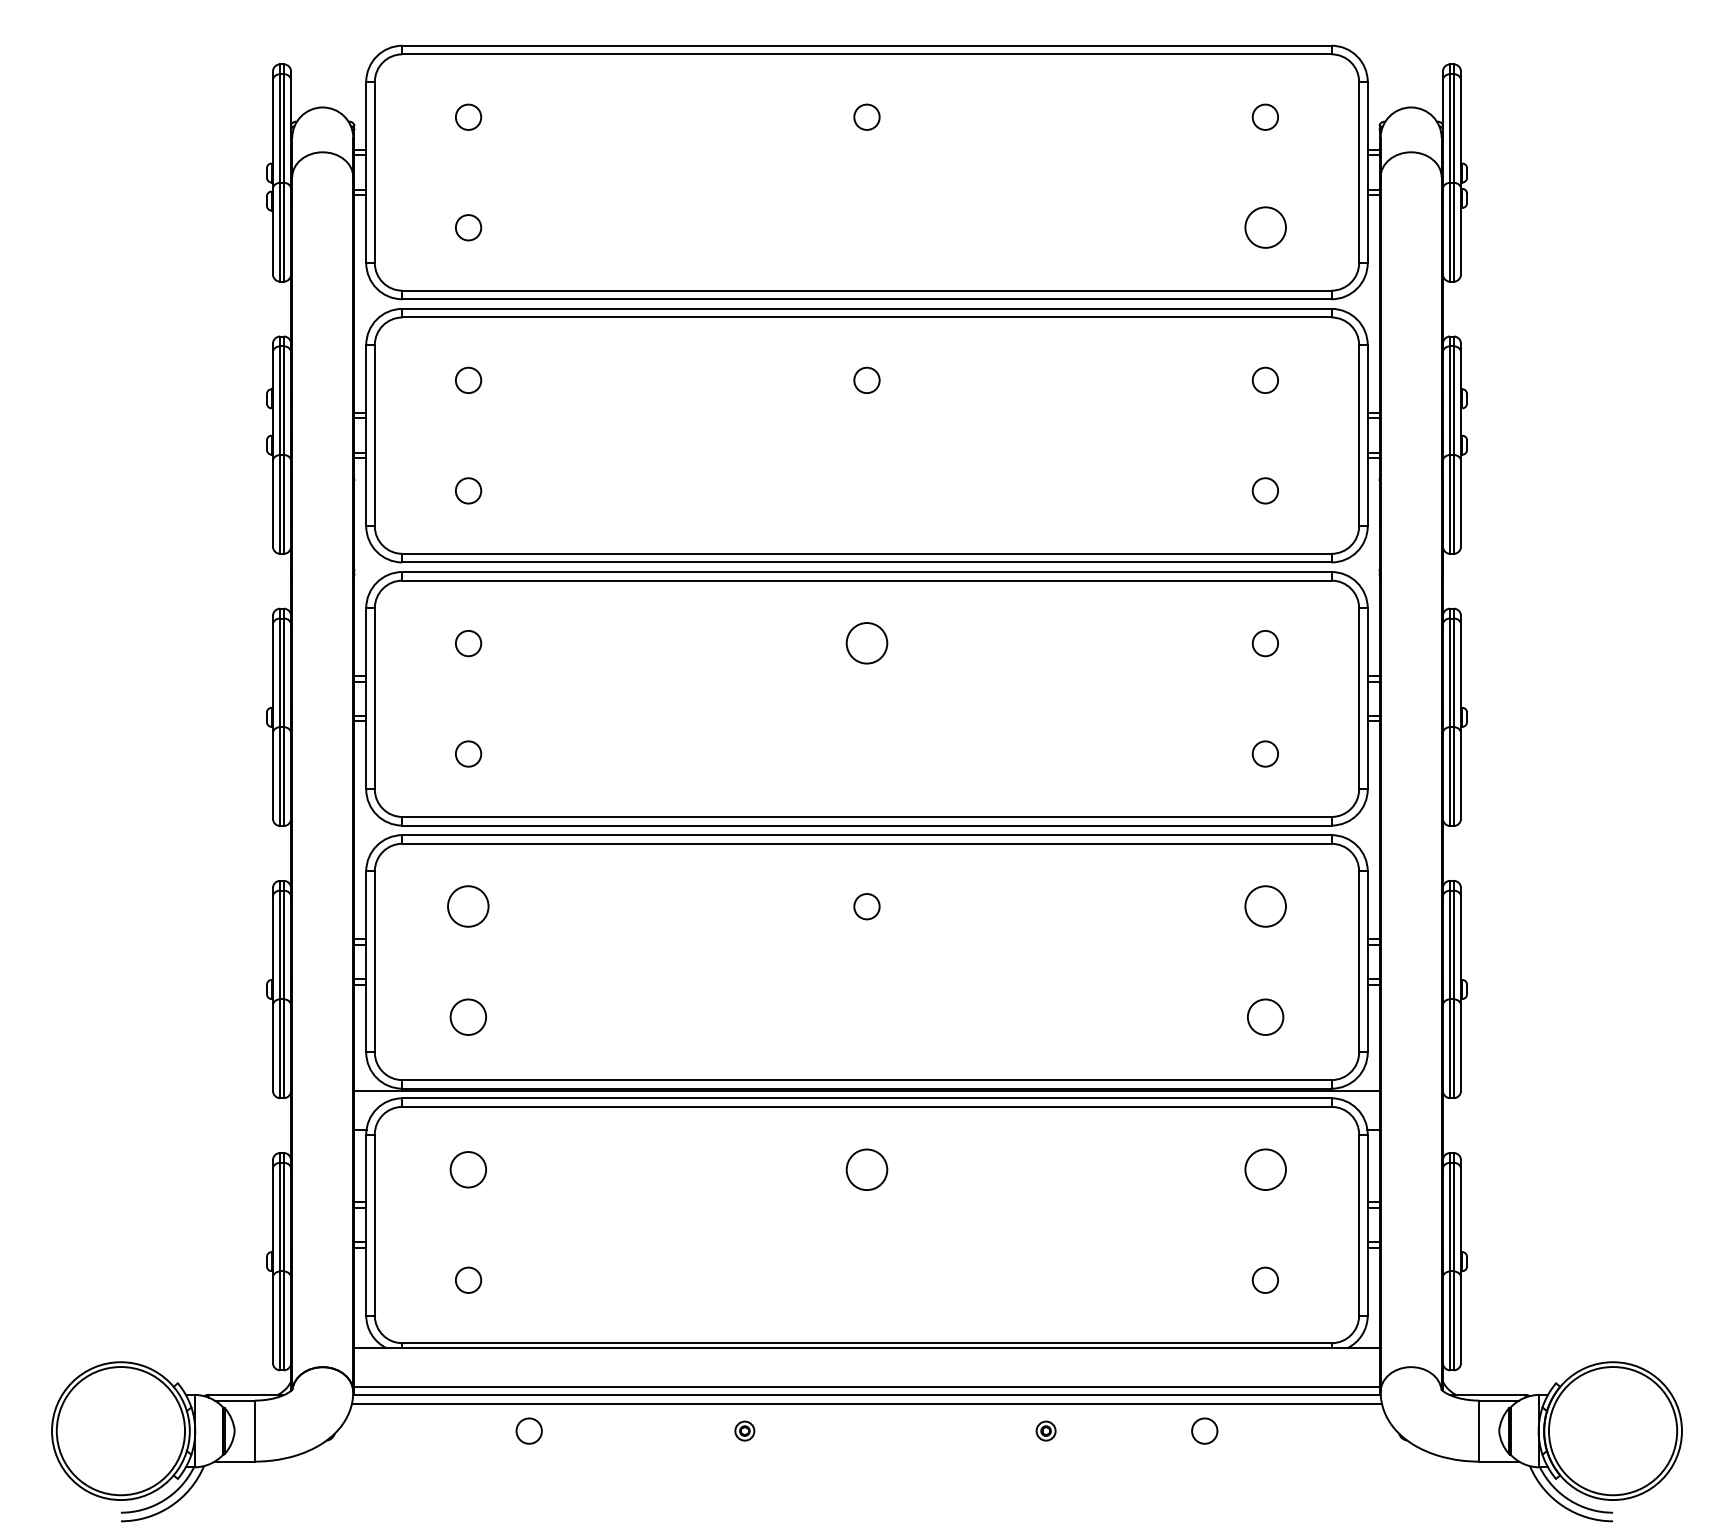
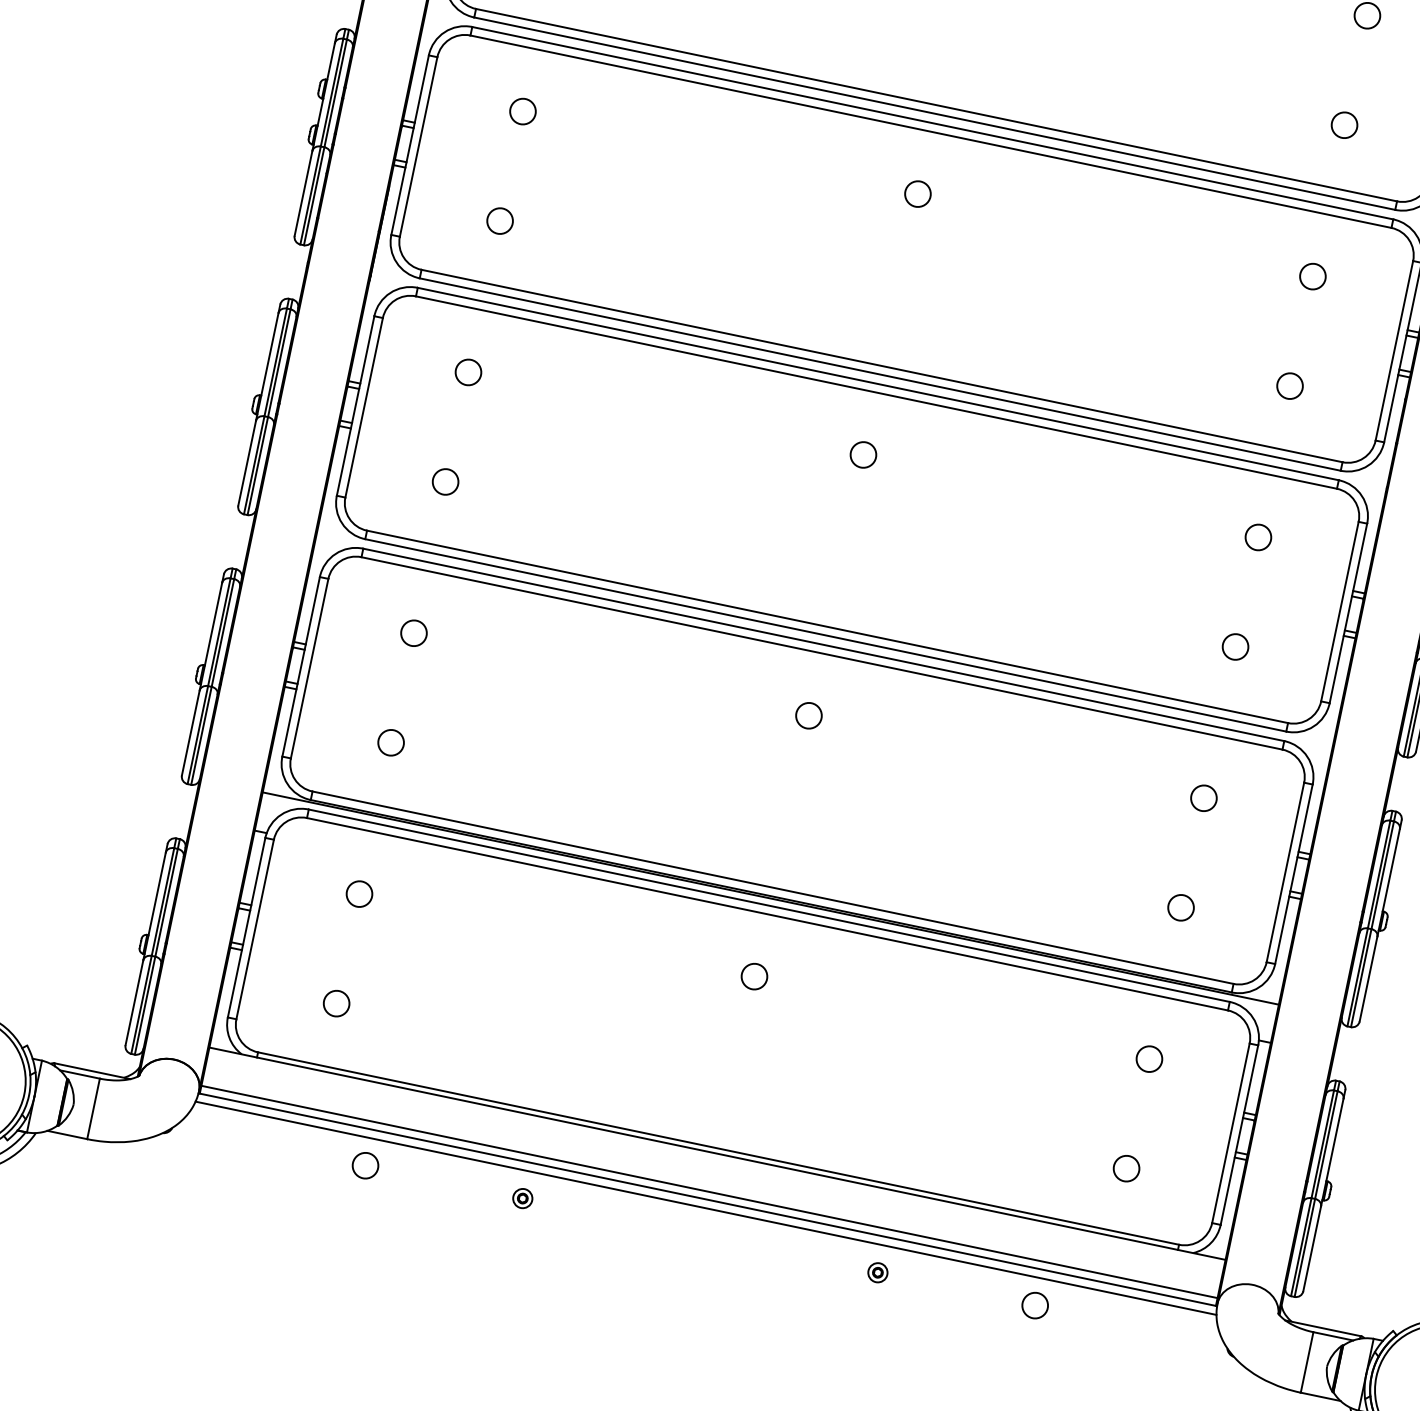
circle: (1264, 227) -> (1343, 124), size x0.62
circle: (866, 643) -> (862, 454), size x0.62
circle: (468, 906) -> (413, 633), size x0.62
circle: (1264, 906) -> (1203, 797), size x0.62
circle: (468, 1016) -> (391, 742), size x0.71
circle: (1264, 1016) -> (1180, 906), size x0.71
circle: (468, 1169) -> (359, 893), size x0.71
circle: (866, 1169) -> (754, 976), size x0.62
circle: (1264, 1169) -> (1148, 1058), size x0.62
part: (744, 1430) -> (522, 1197), moved

